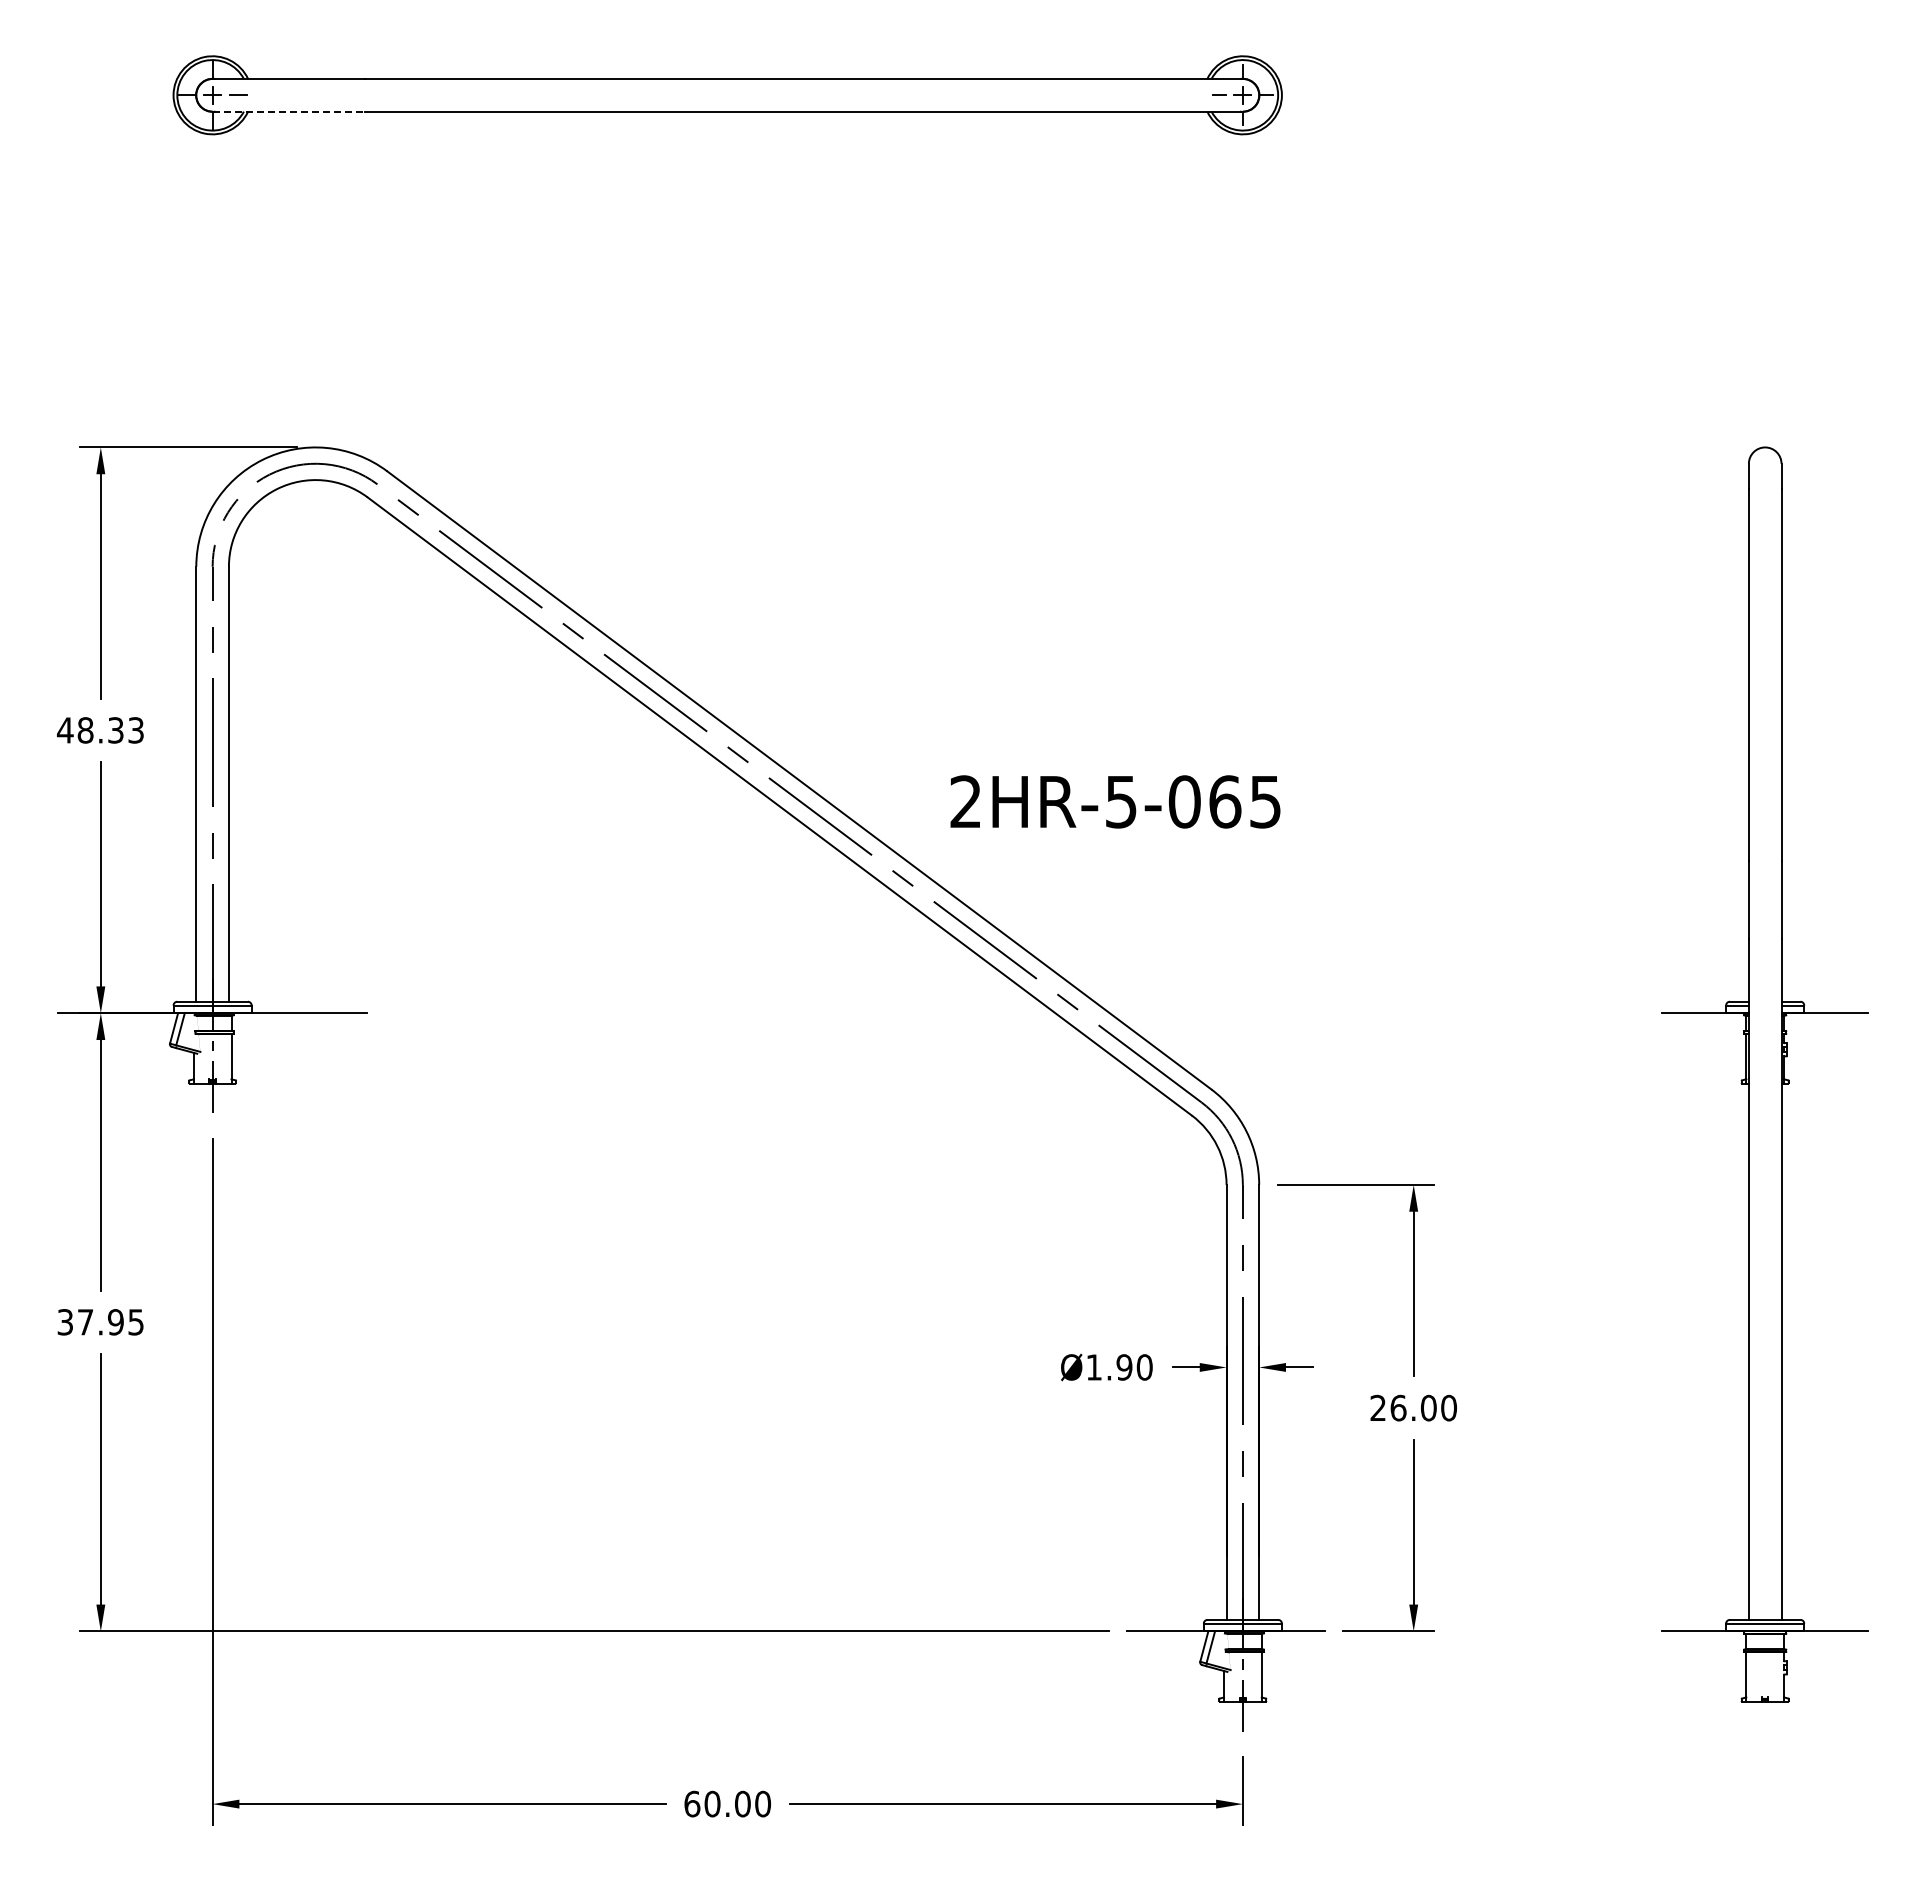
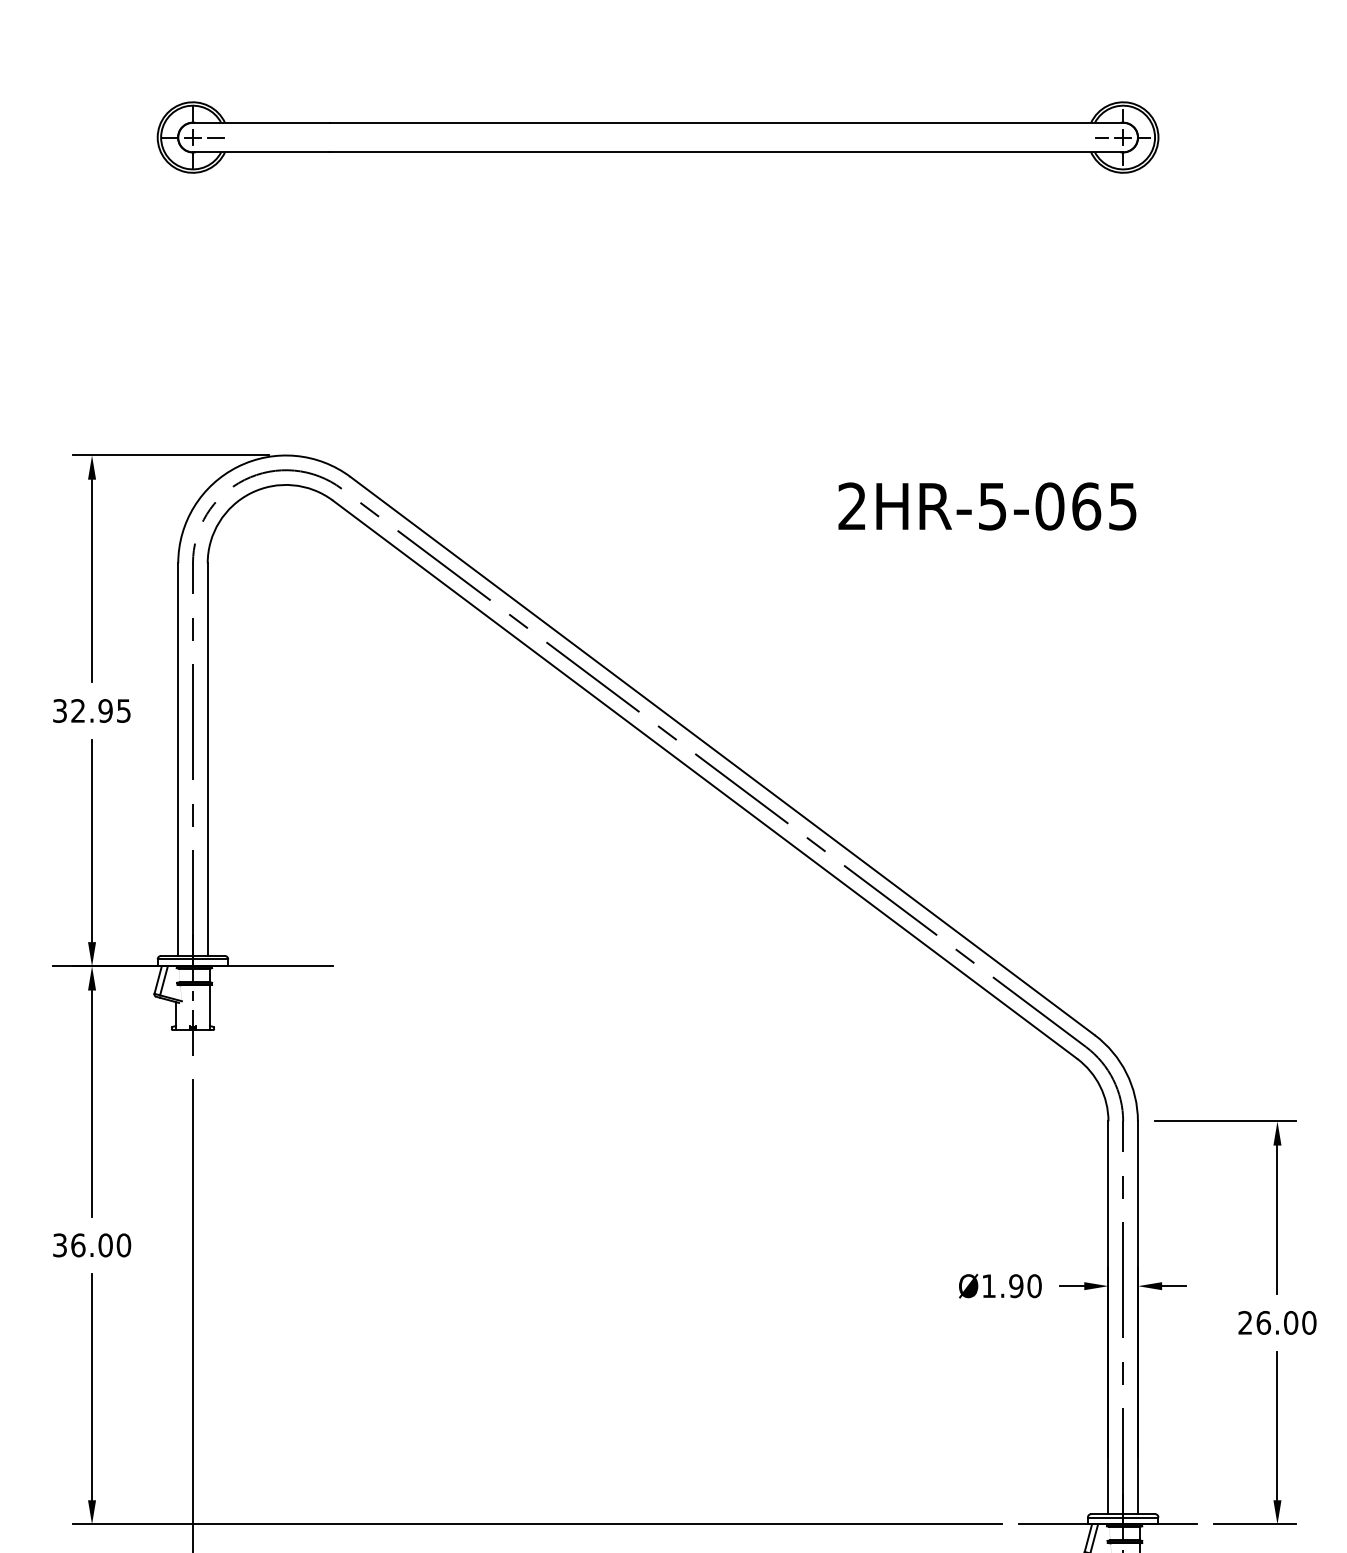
line: (289, 111) -> (262, 152), dashed -> solid
text: (100, 730) -> (91, 711), 48.33 -> 32.95
text: (1115, 801) -> (987, 506), moved
text: (110, 1322) -> (100, 1245), 37.95 -> 36.00

